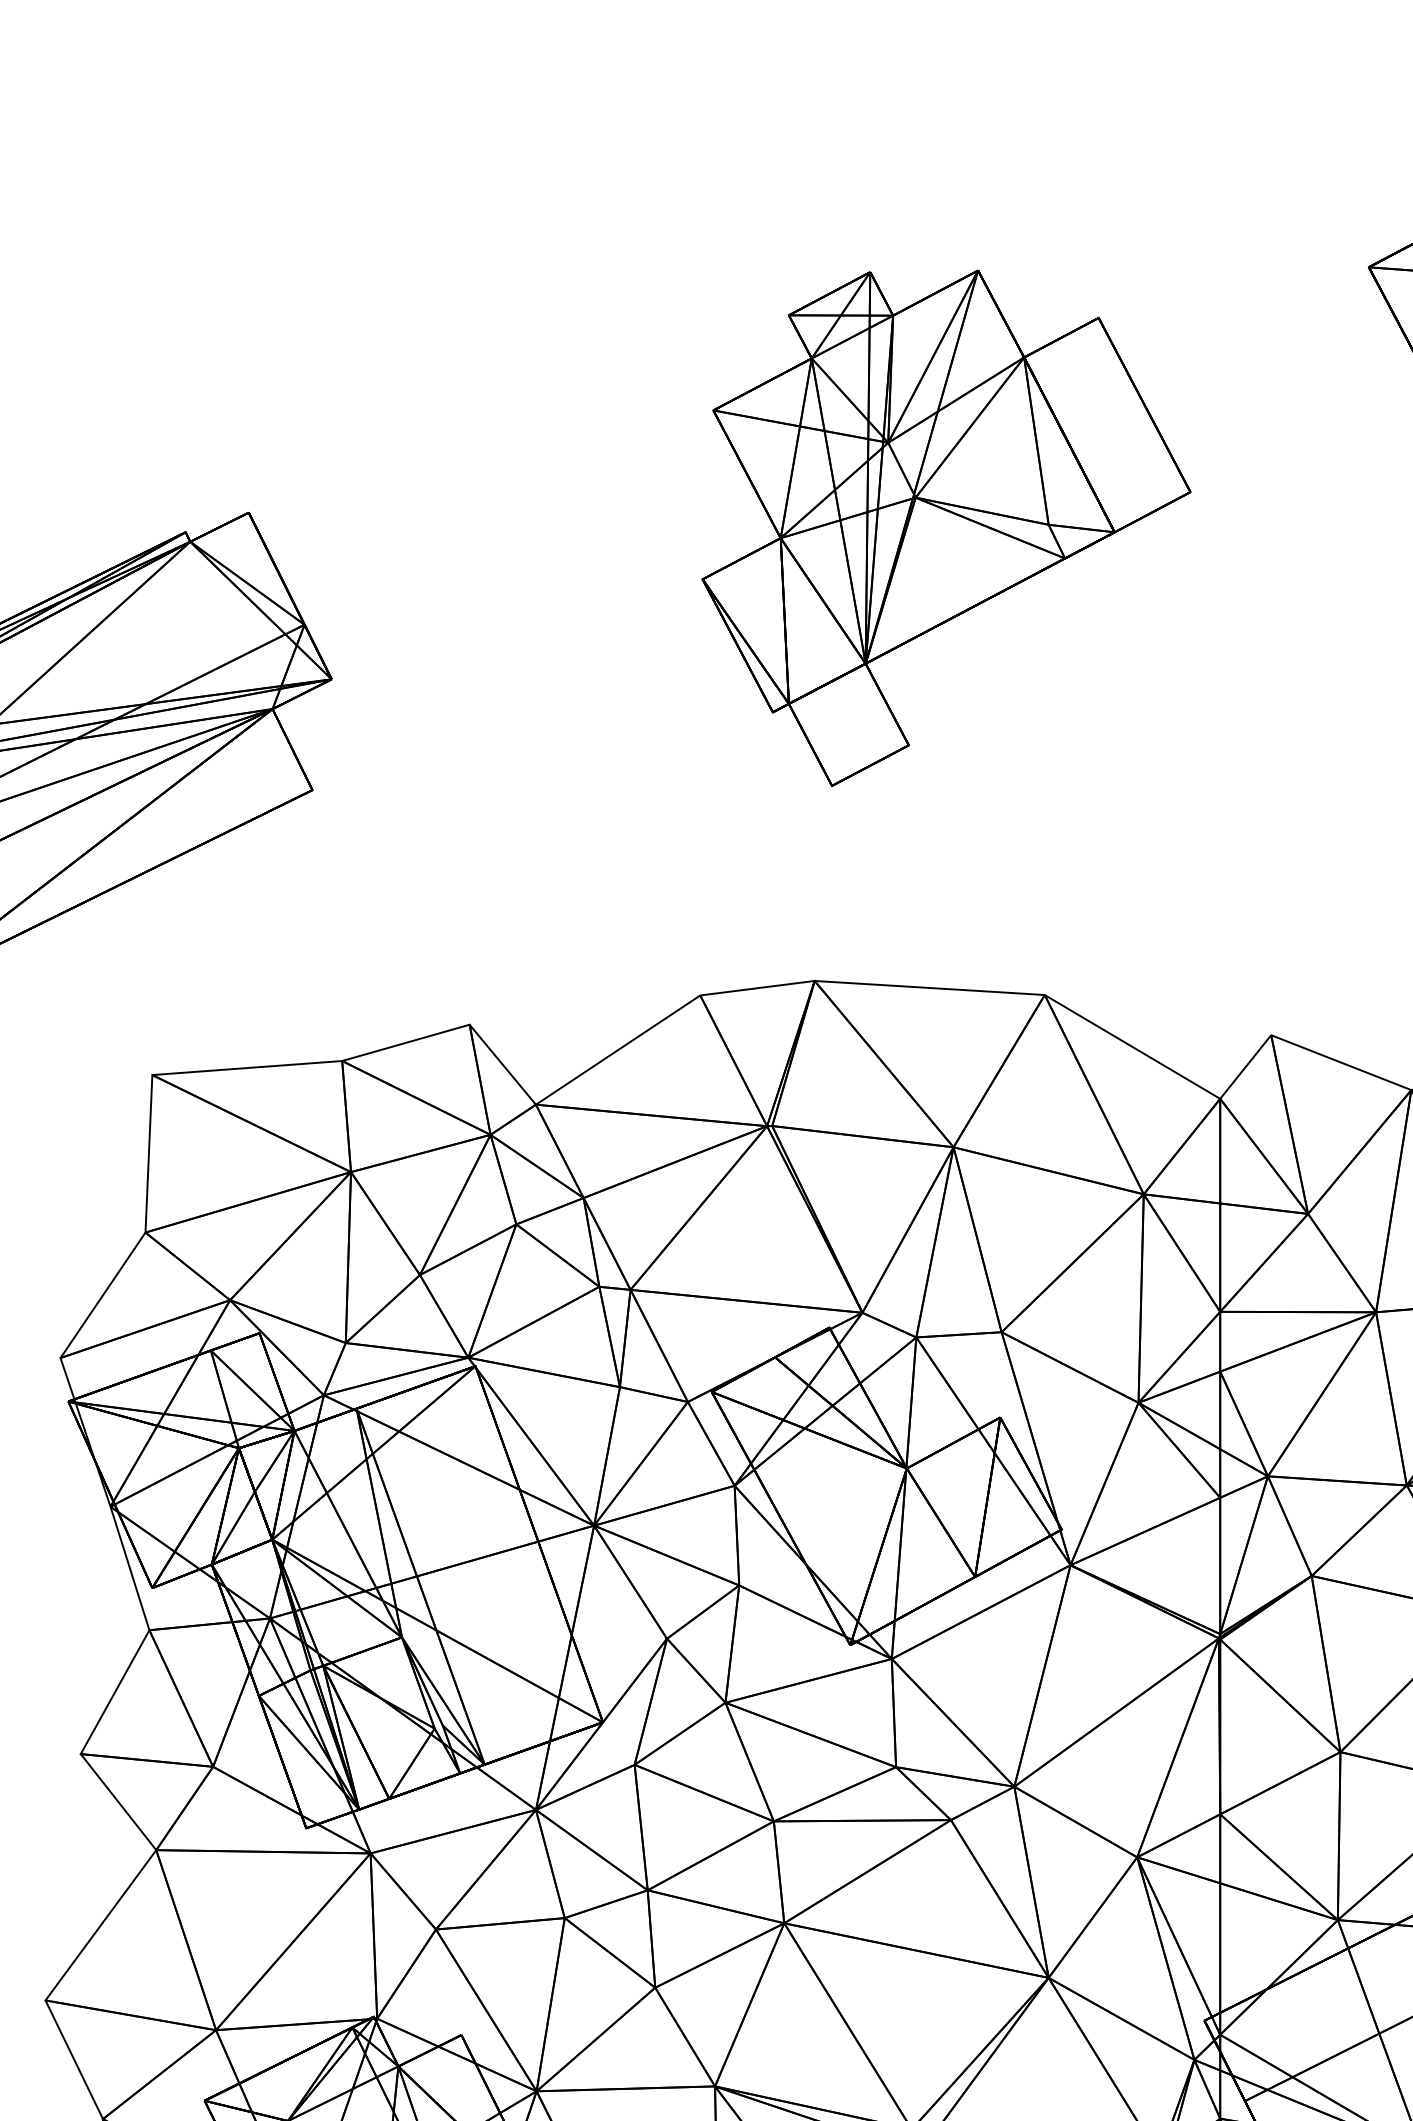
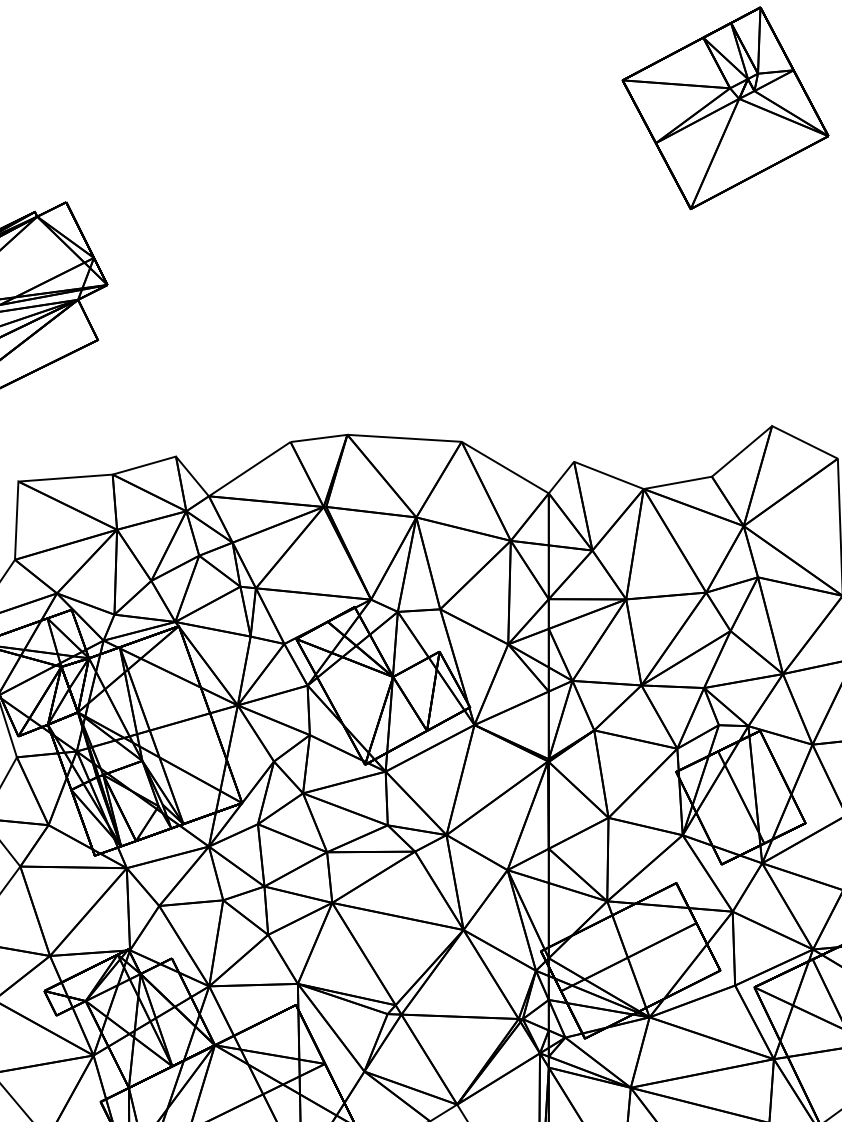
part: (945, 529) -> (412, 210), removed

